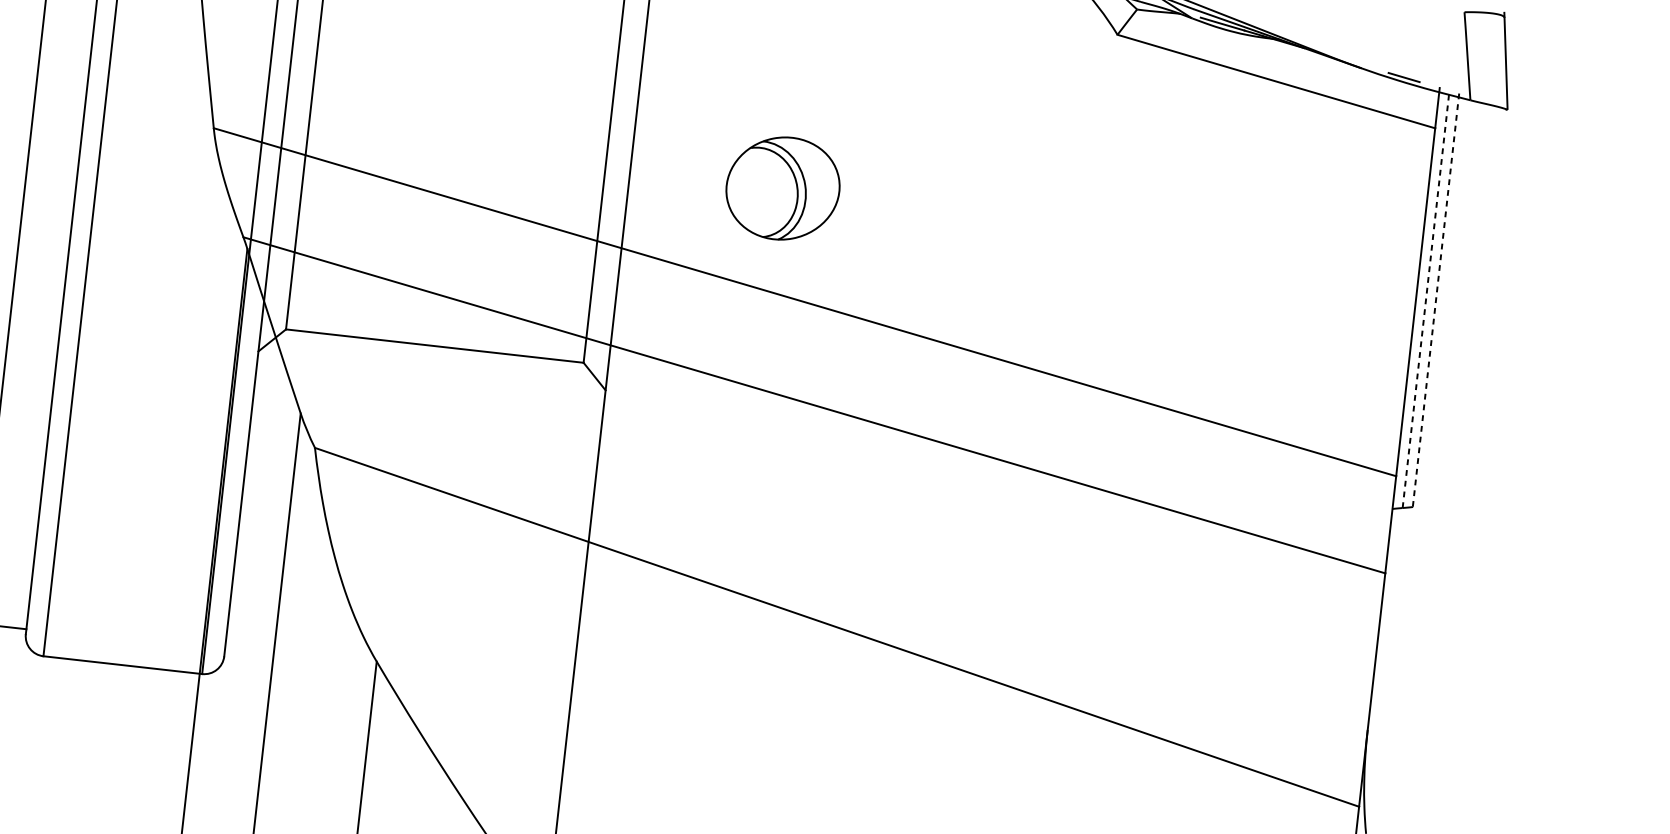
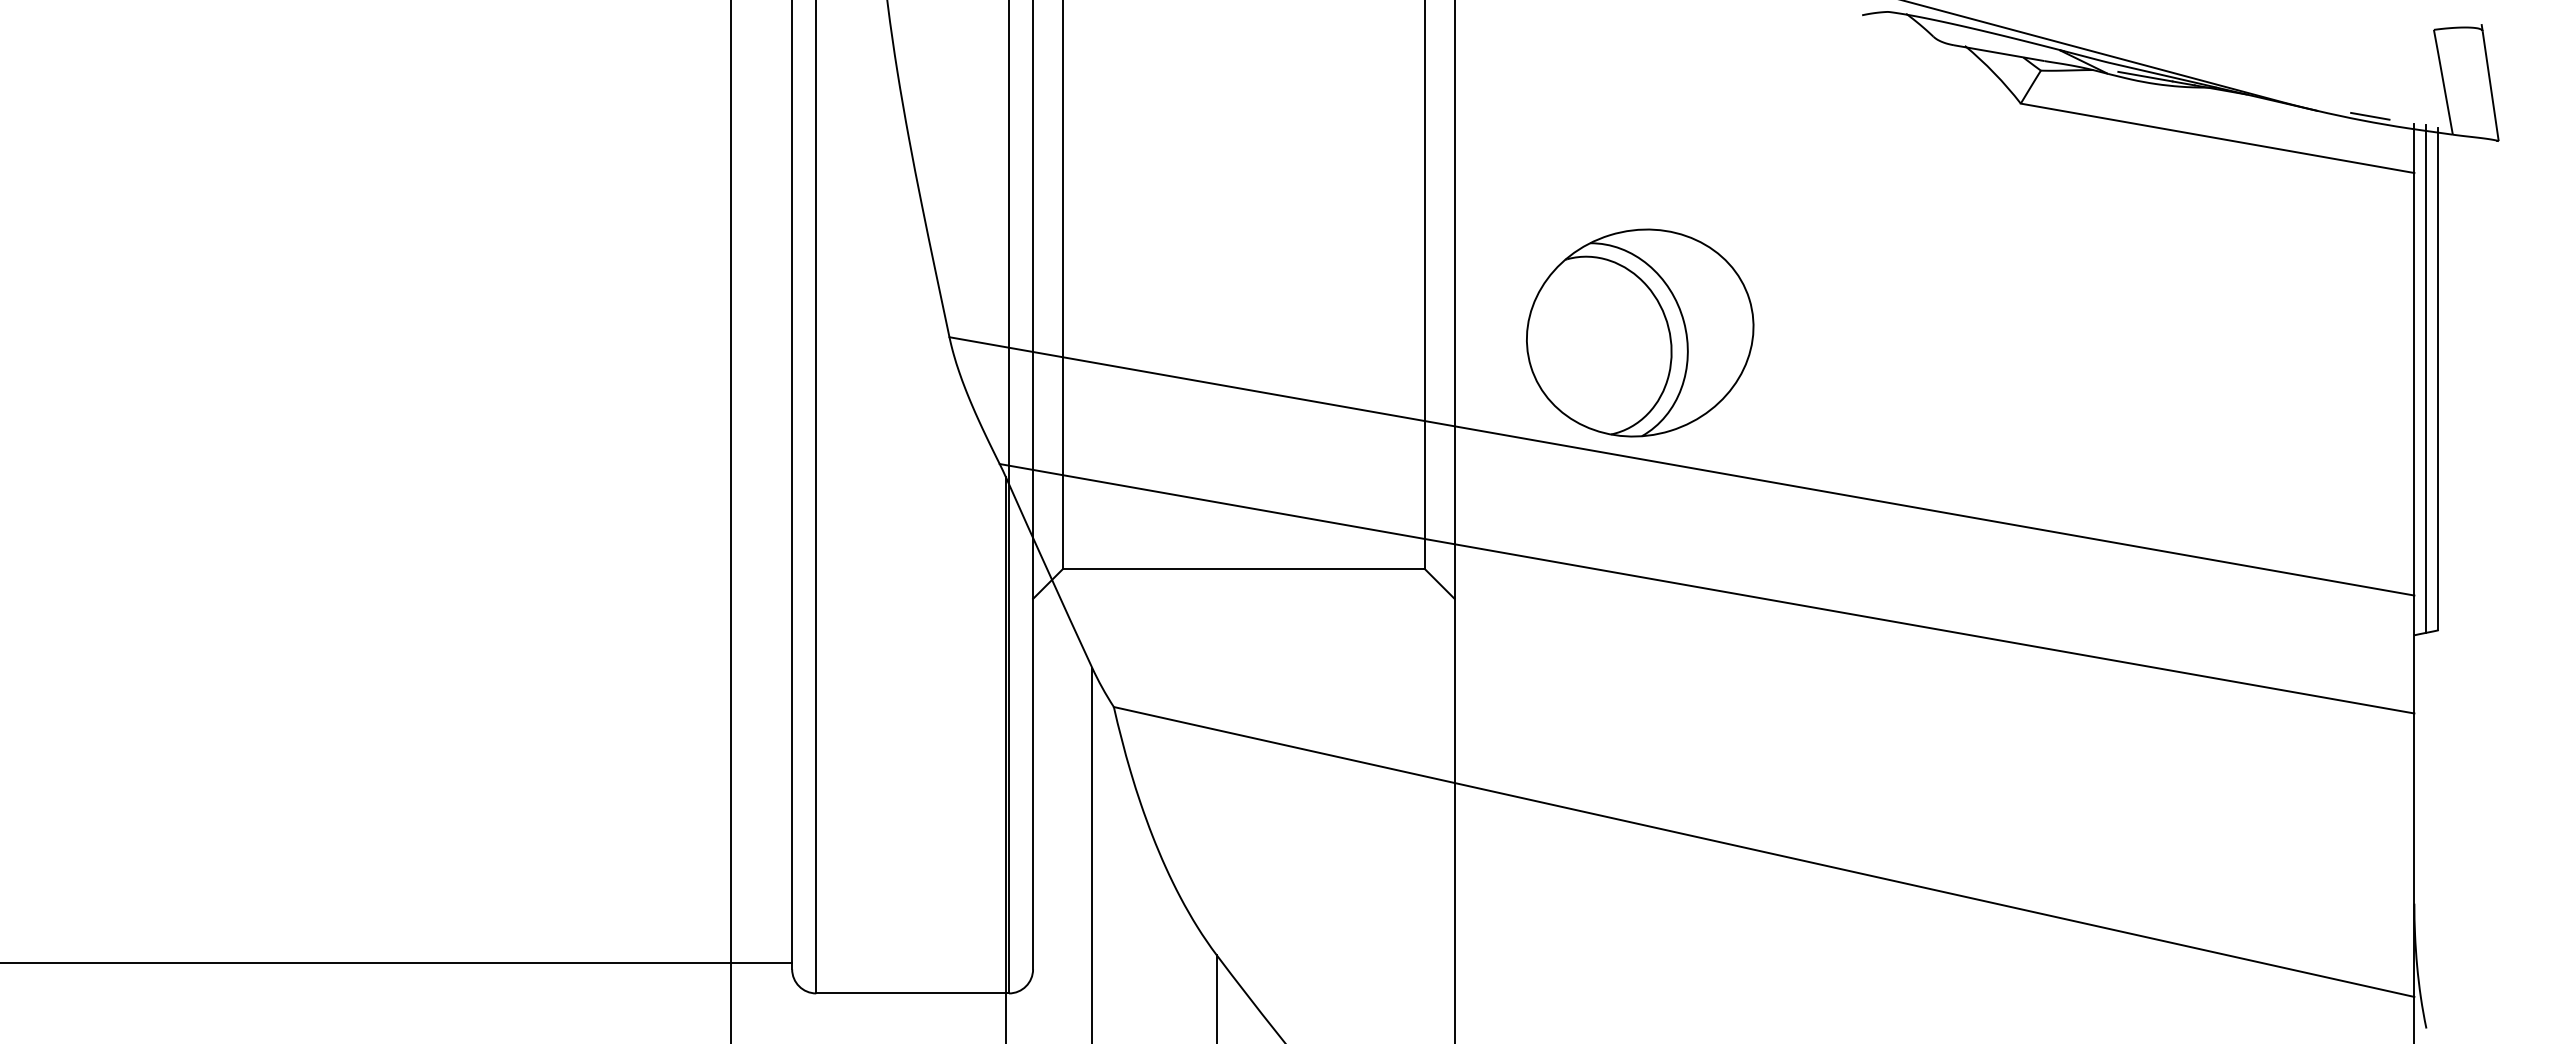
part: (783, 188) -> (1640, 332), size x1.67
line: (1426, 298) -> (2426, 378), dashed -> solid
line: (1435, 300) -> (2438, 379), dashed -> solid

